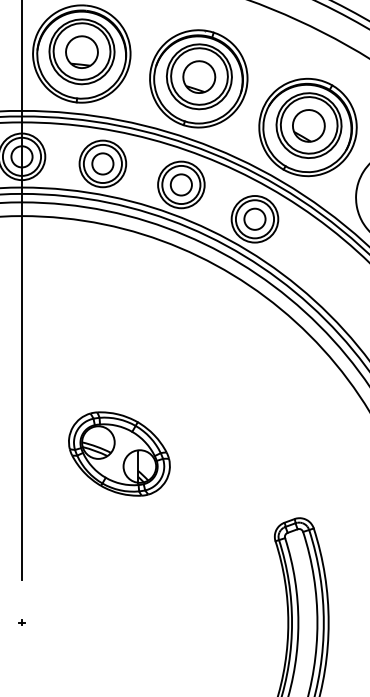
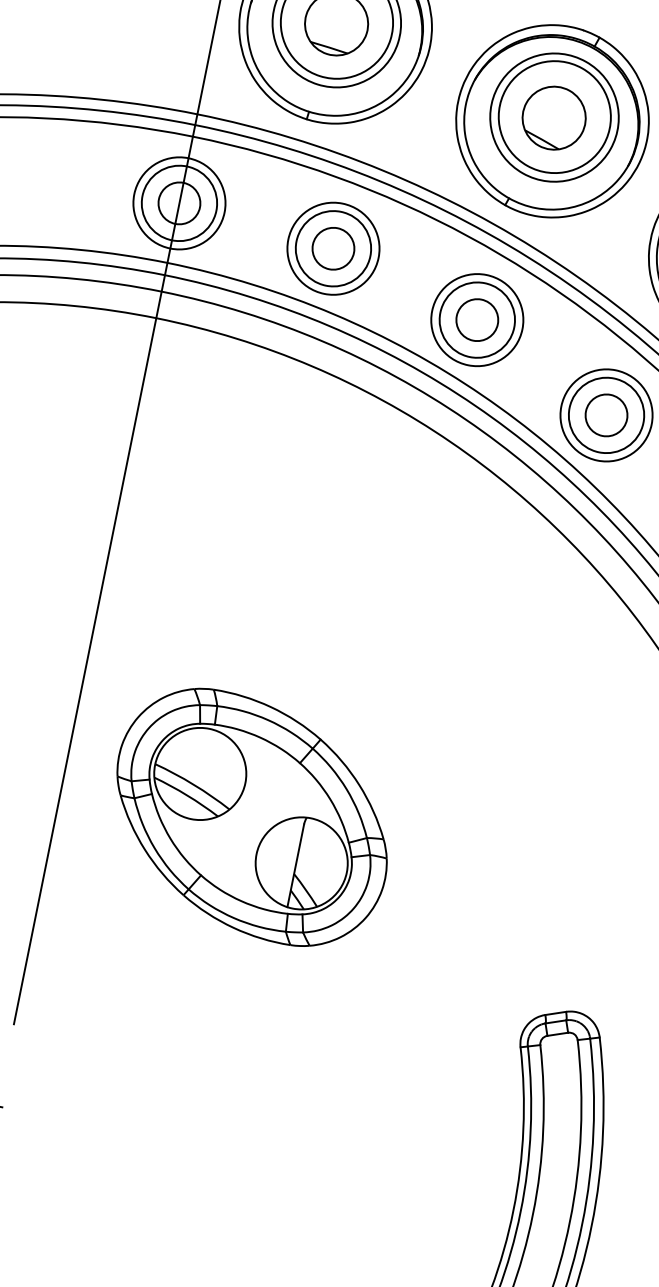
part: (119, 453) -> (252, 816), size x1.43

